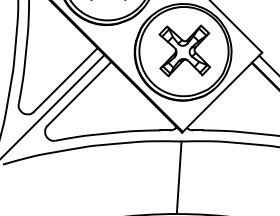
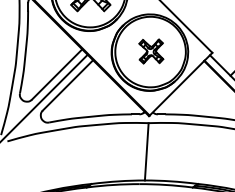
part: (185, 50) -> (151, 51), size x0.6

